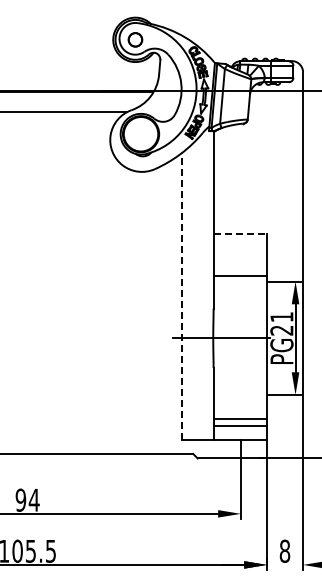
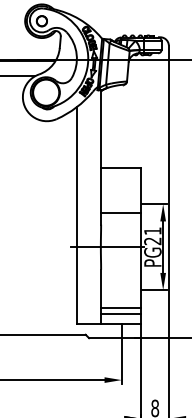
line: (240, 234) -> (121, 168), dashed -> solid
line: (239, 276) -> (120, 213), moved
line: (181, 296) -> (76, 215), dashed -> solid

